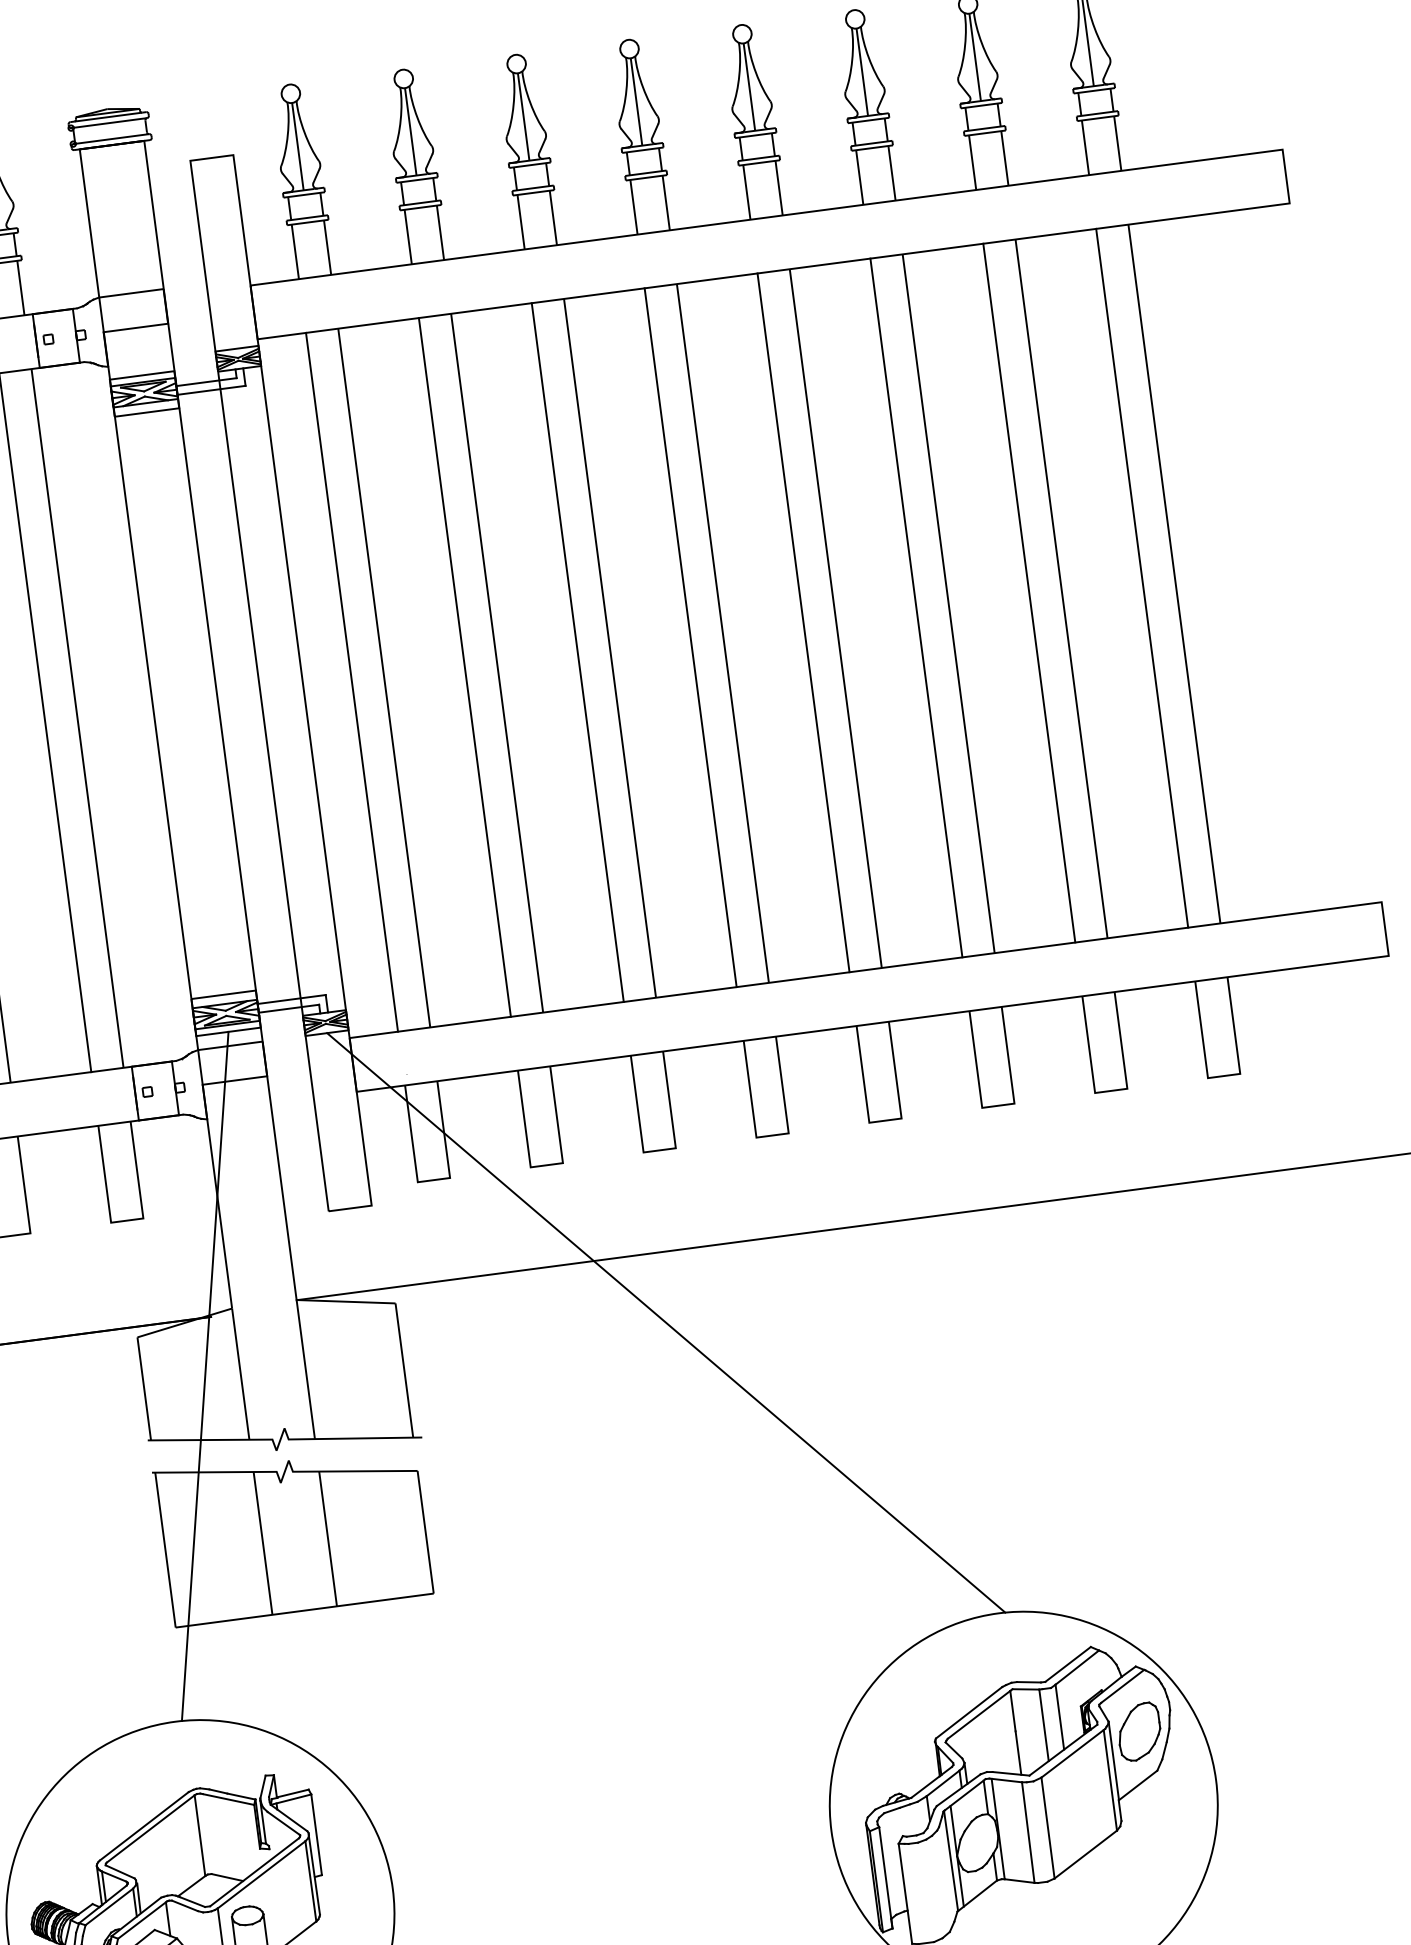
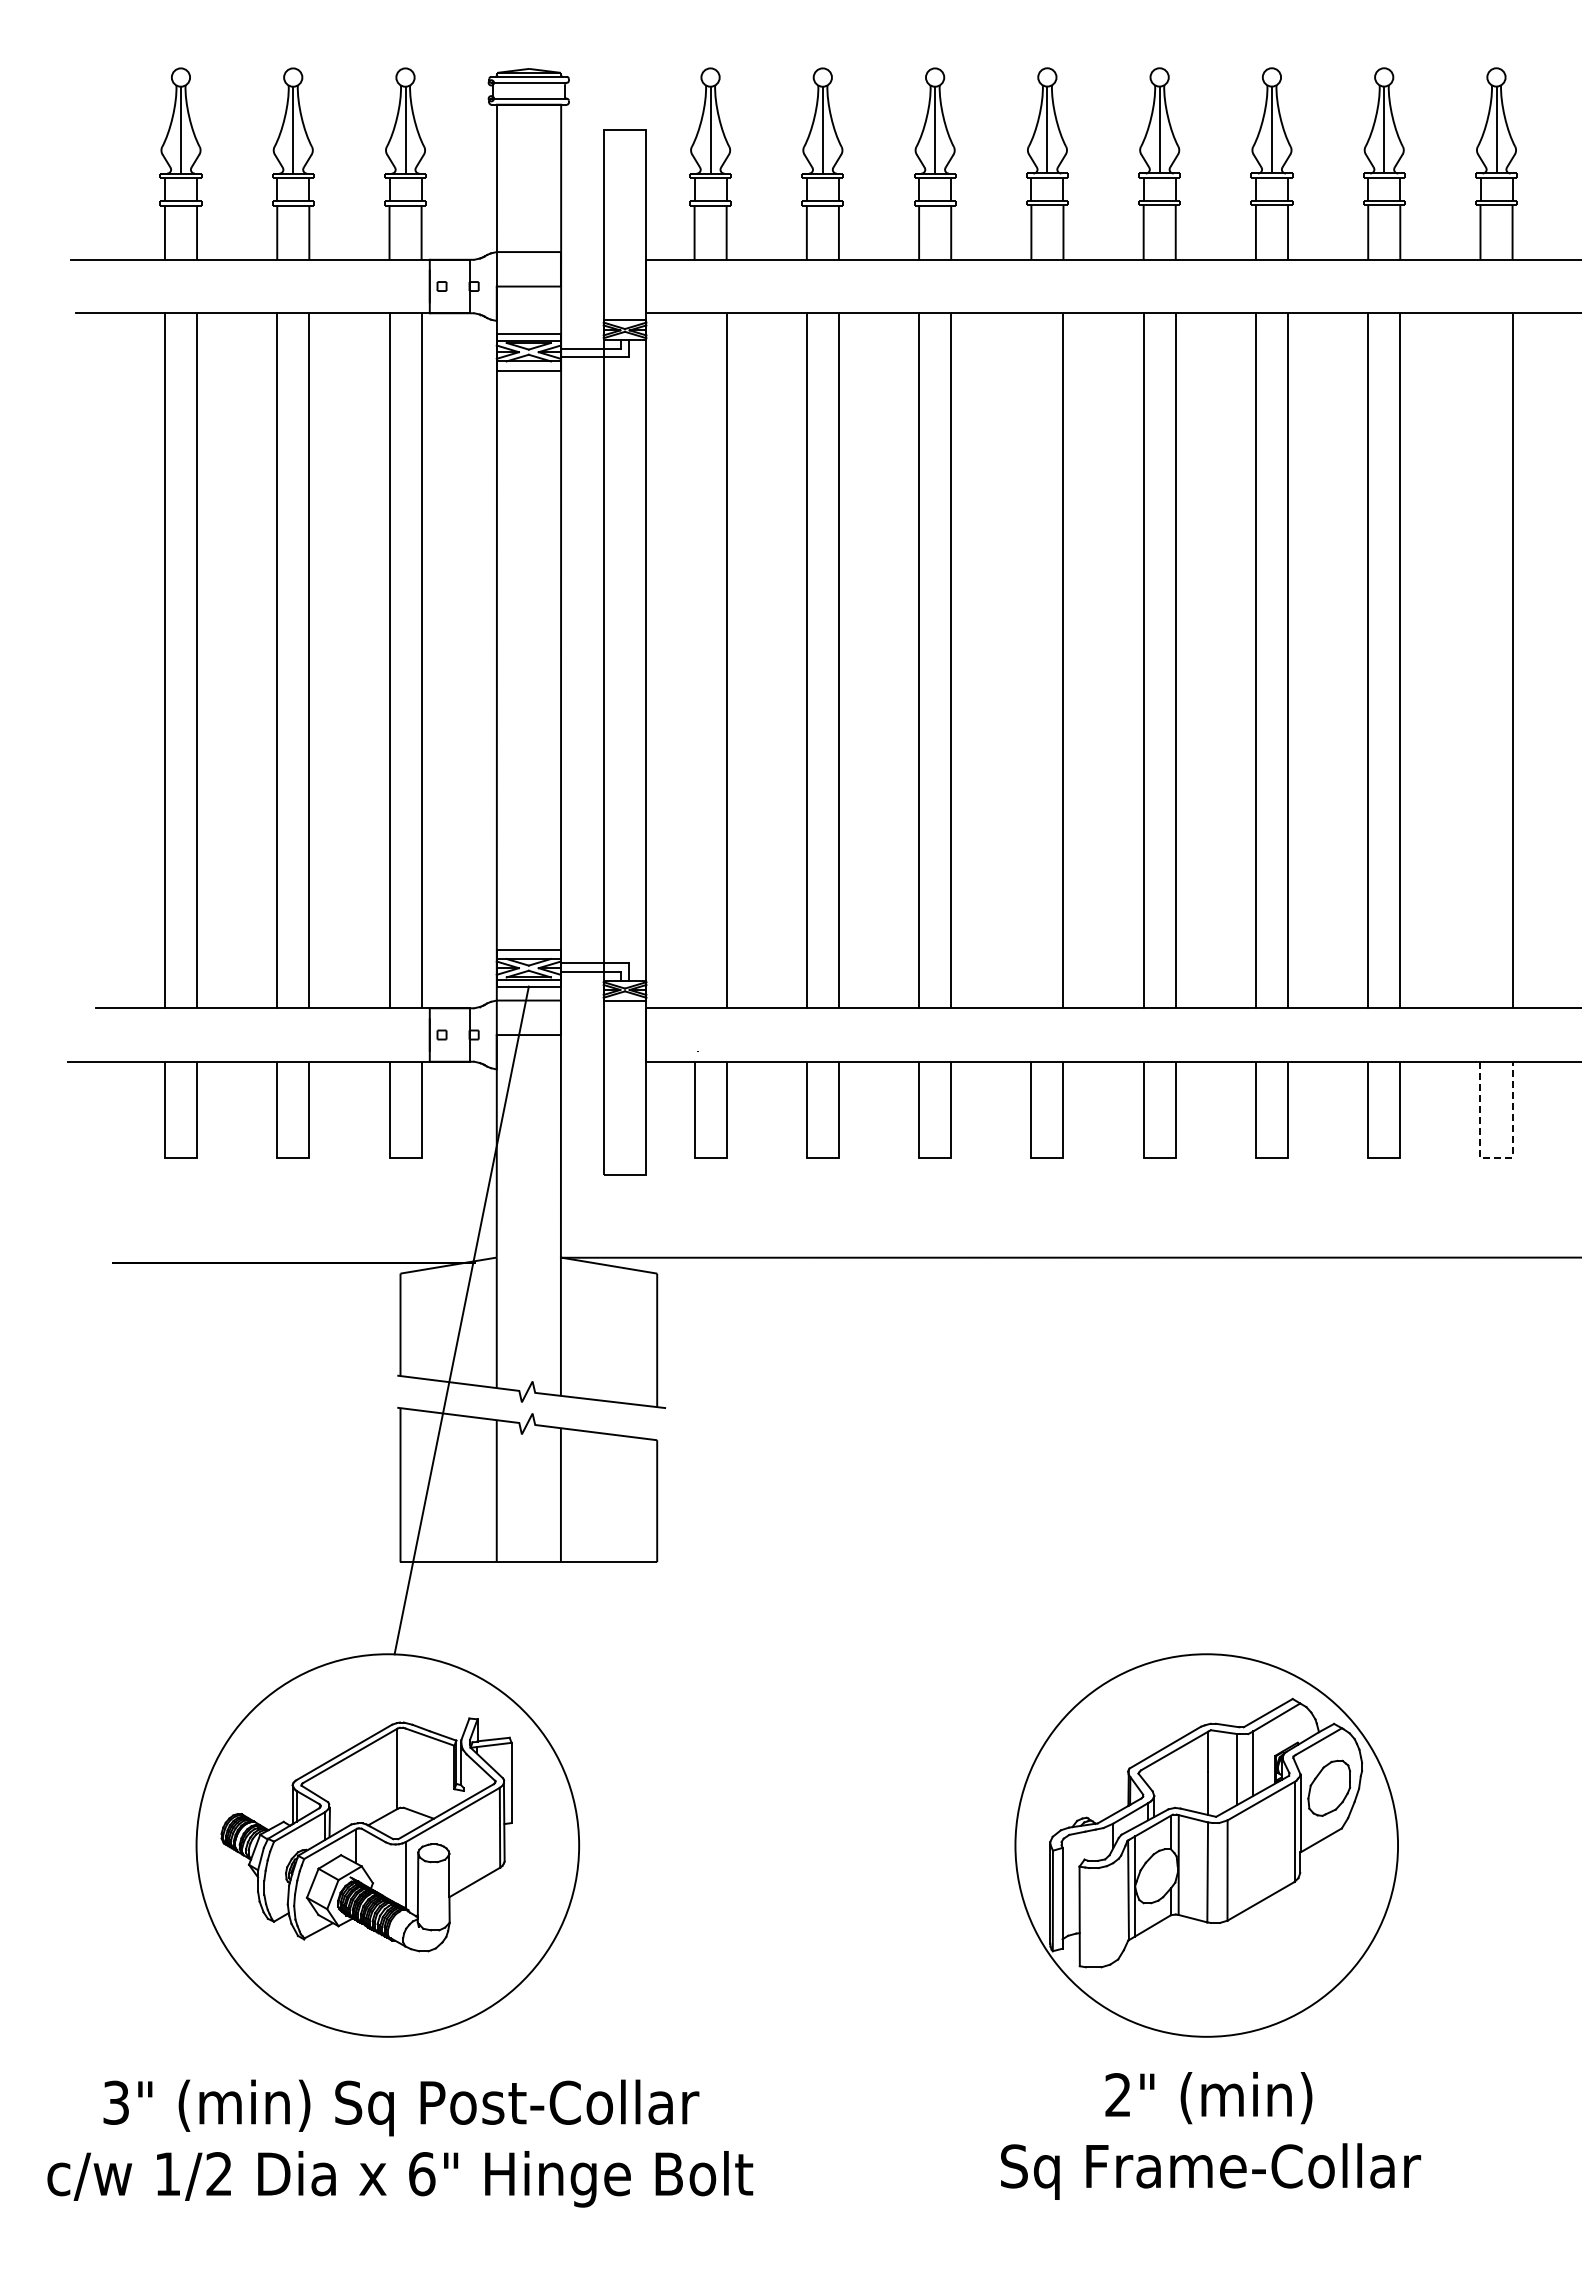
line: (1142, 577) -> (1480, 660), removed
line: (690, 637) -> (1031, 660), removed
line: (351, 682) -> (694, 660), removed
line: (1225, 1075) -> (1497, 1157), solid -> dashed
line: (666, 1322) -> (919, 1327), removed

